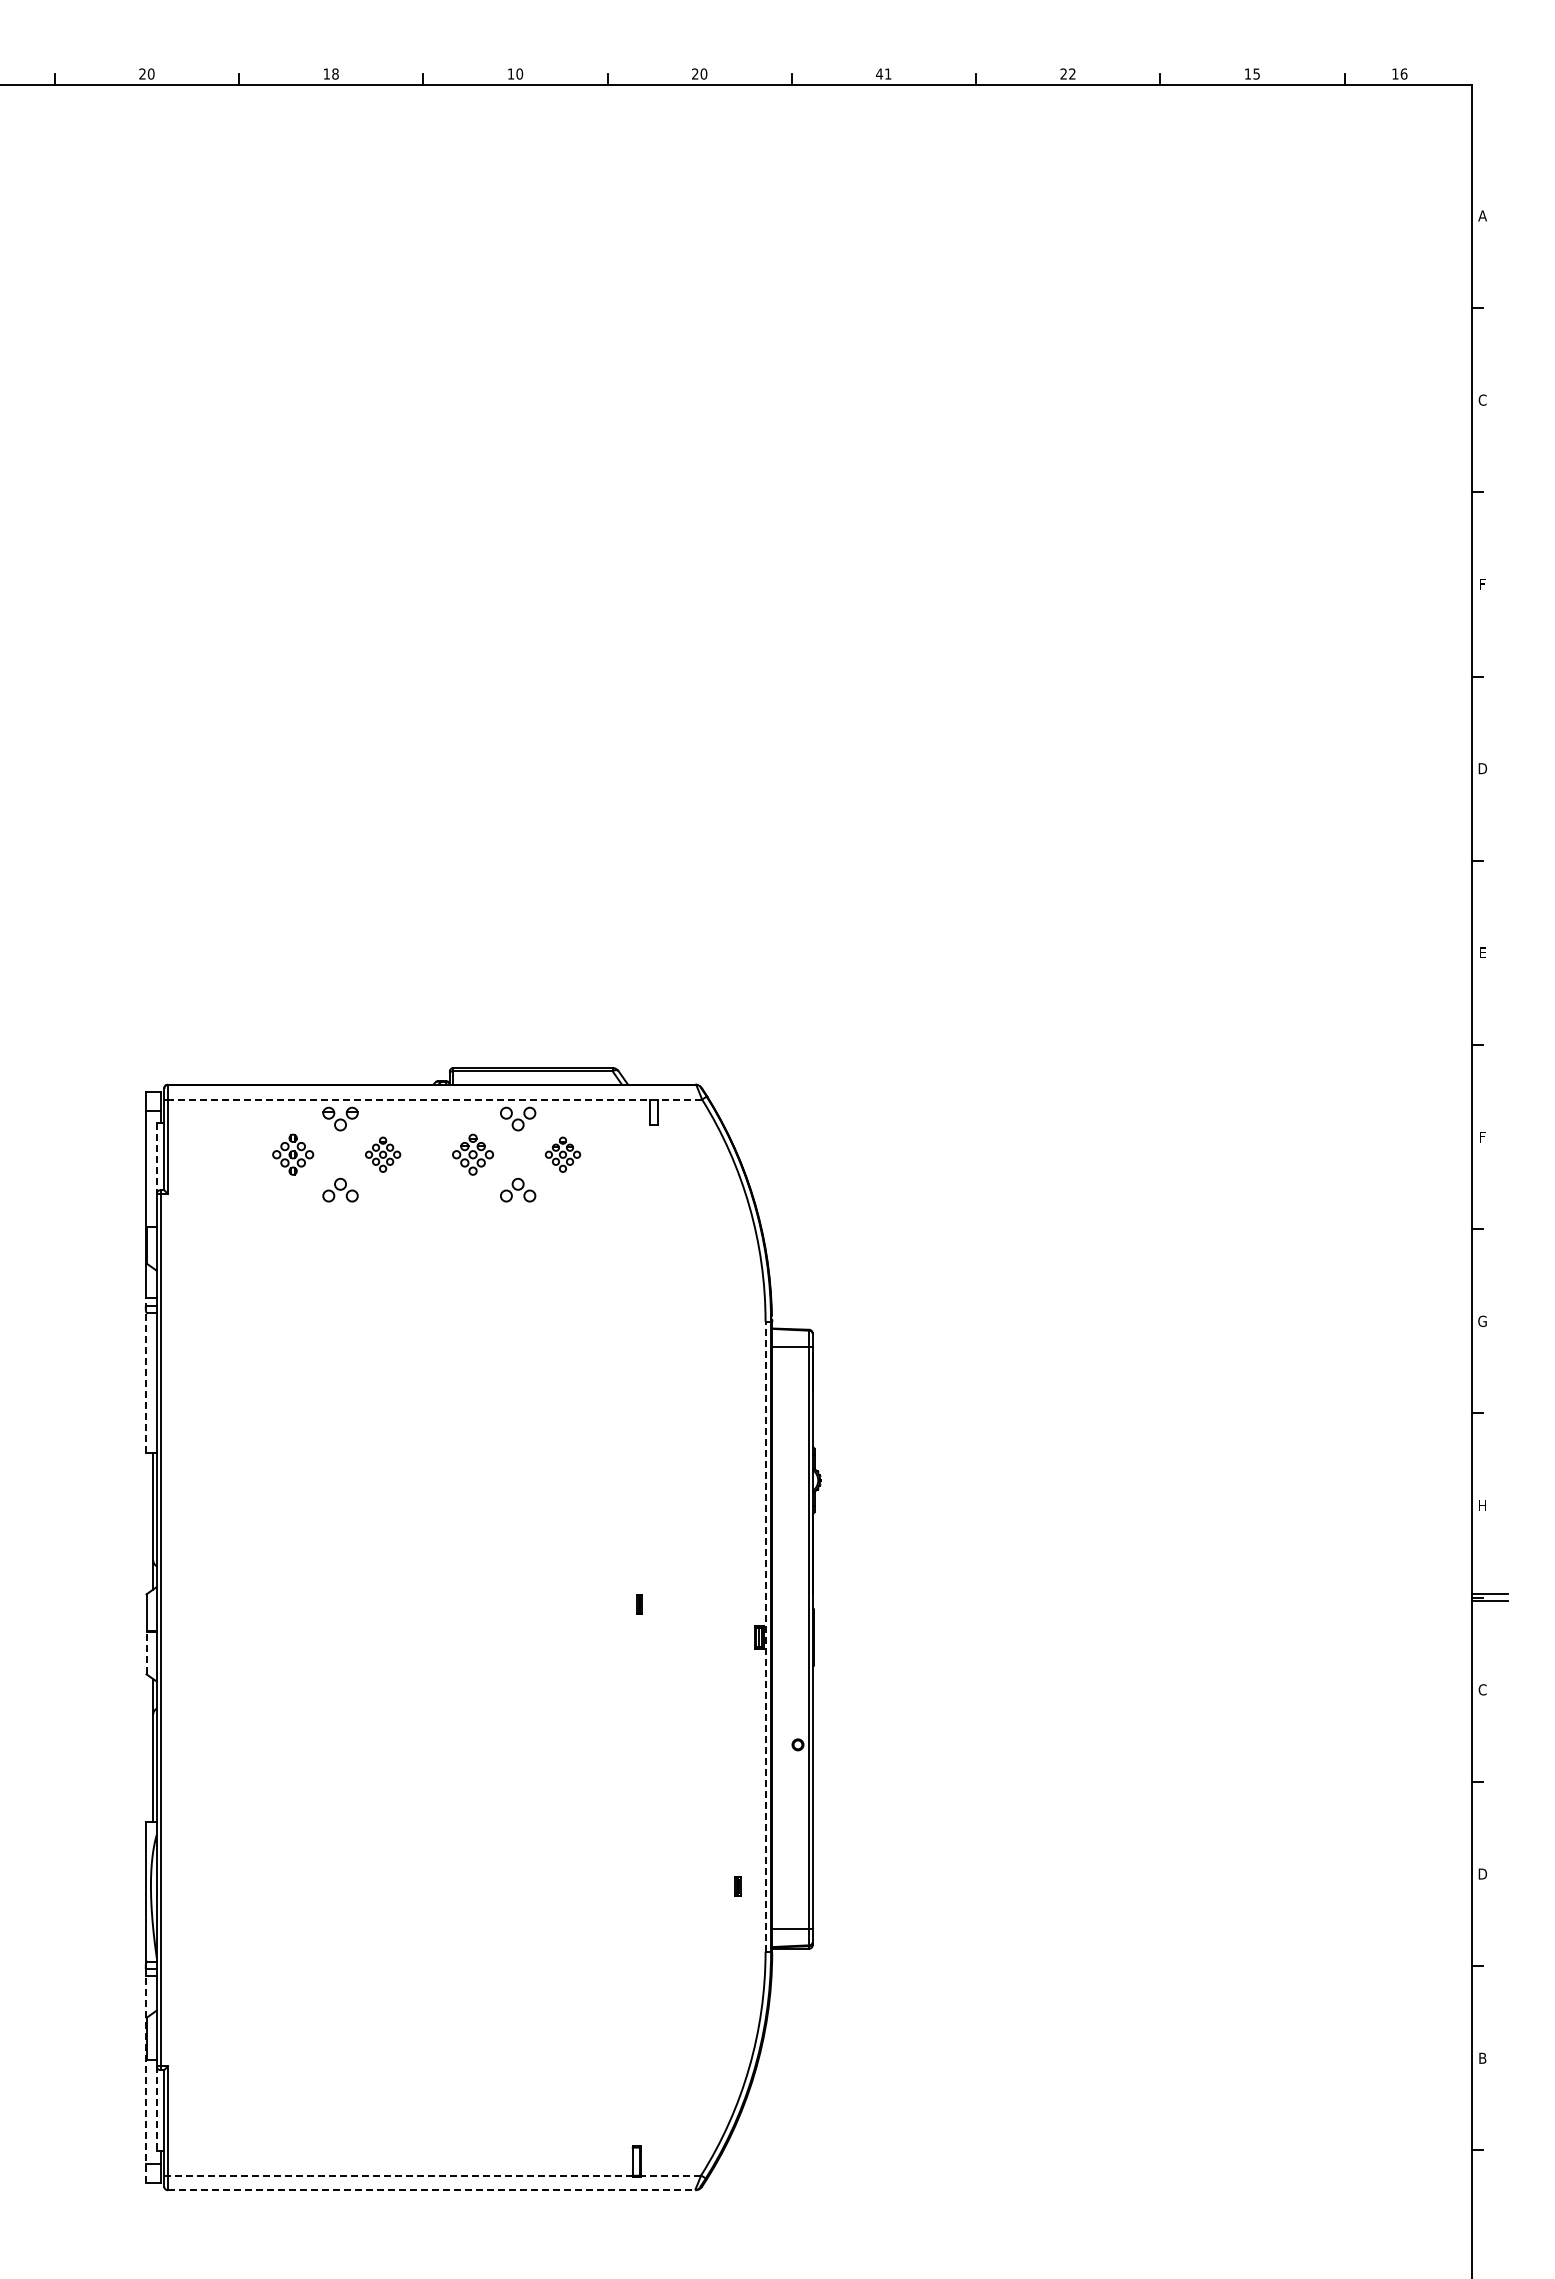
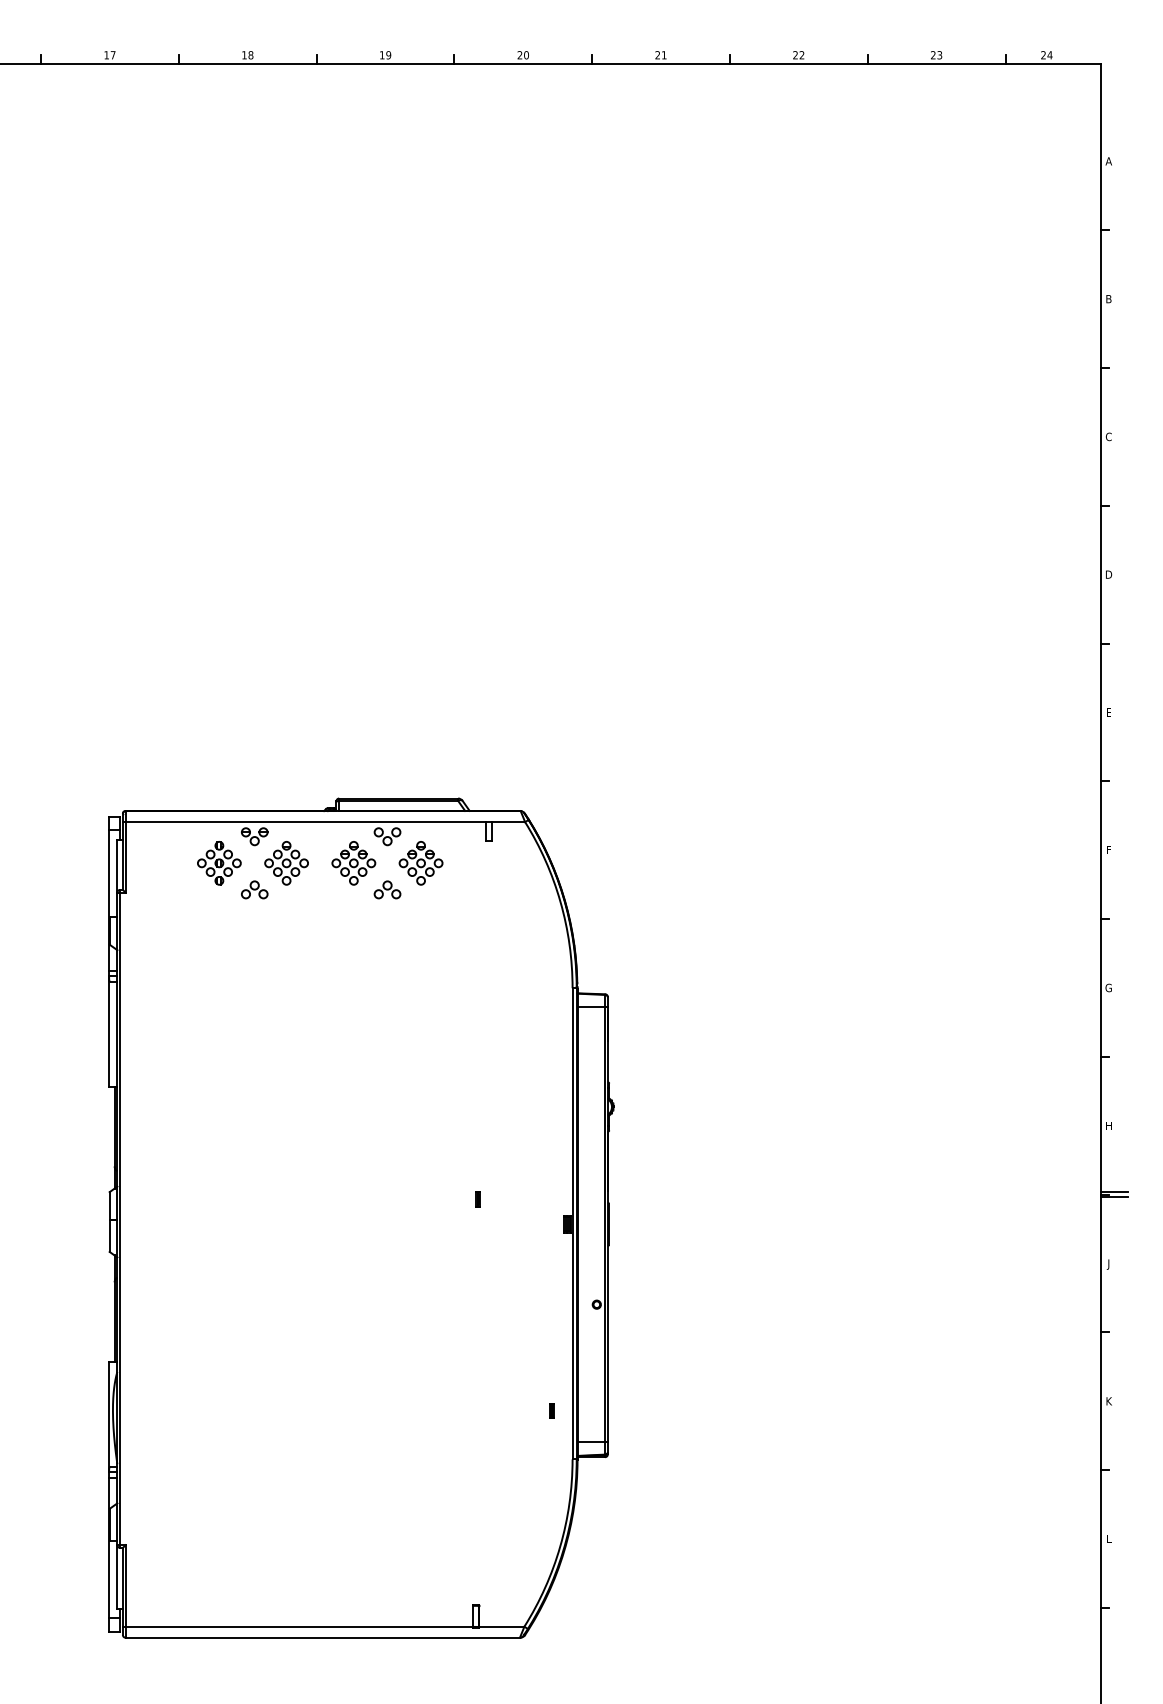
text: (146, 73) -> (109, 54), 20 -> 17
text: (519, 73) -> (388, 54), 10 -> 19
text: (879, 73) -> (657, 54), 41 -> 21
text: (1251, 73) -> (935, 54), 15 -> 23
text: (1399, 73) -> (1046, 54), 16 -> 24
text: (1482, 399) -> (1108, 298), C -> B
text: (1482, 584) -> (1108, 436), F -> C
line: (434, 1099) -> (325, 822), dashed -> solid
part: (292, 1154) -> (218, 863), size x1.43
part: (382, 1154) -> (286, 863), size x1.67
part: (472, 1154) -> (353, 863), size x1.43
part: (562, 1154) -> (420, 863), size x1.67
line: (156, 1159) -> (117, 866), dashed -> solid
line: (145, 1375) -> (108, 1028), dashed -> solid
line: (765, 1636) -> (572, 1223), dashed -> solid
line: (146, 1652) -> (109, 1235), dashed -> solid
text: (1482, 1691) -> (1108, 1264), C -> J
text: (1482, 1873) -> (1108, 1400), D -> K
text: (1482, 2057) -> (1108, 1538), B -> L
line: (145, 2079) -> (108, 1554), dashed -> solid
line: (156, 2108) -> (117, 1576), dashed -> solid
line: (399, 2175) -> (298, 1626), dashed -> solid
line: (670, 2175) -> (501, 1626), dashed -> solid
line: (431, 2190) -> (322, 1637), dashed -> solid

